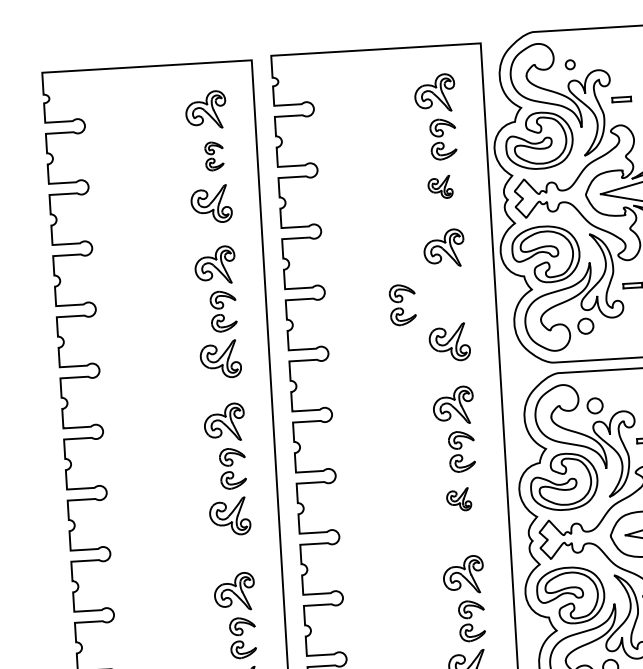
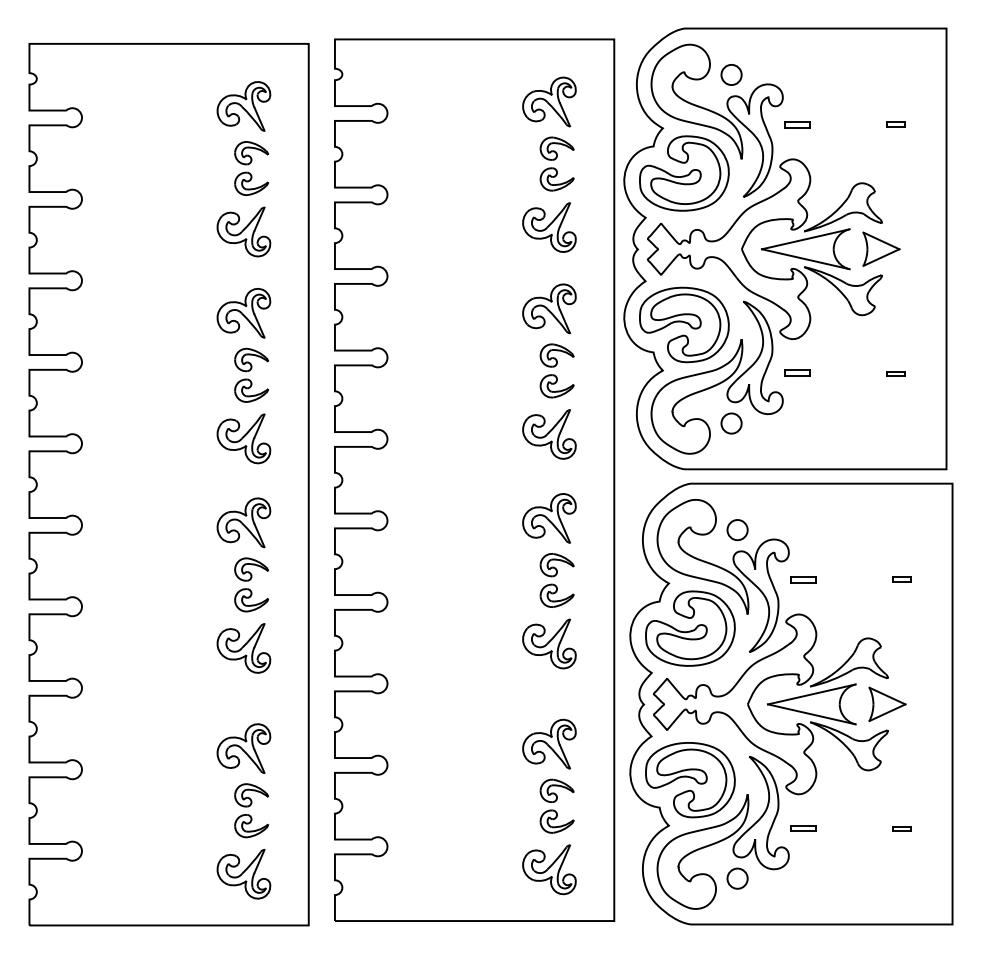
circle: (570, 64) -> (731, 74), size x1.67
part: (214, 156) -> (251, 168), size x1.43
part: (440, 187) -> (549, 227), size x1.67
part: (402, 304) -> (556, 370), moved
part: (459, 499) -> (549, 643), size x1.67

